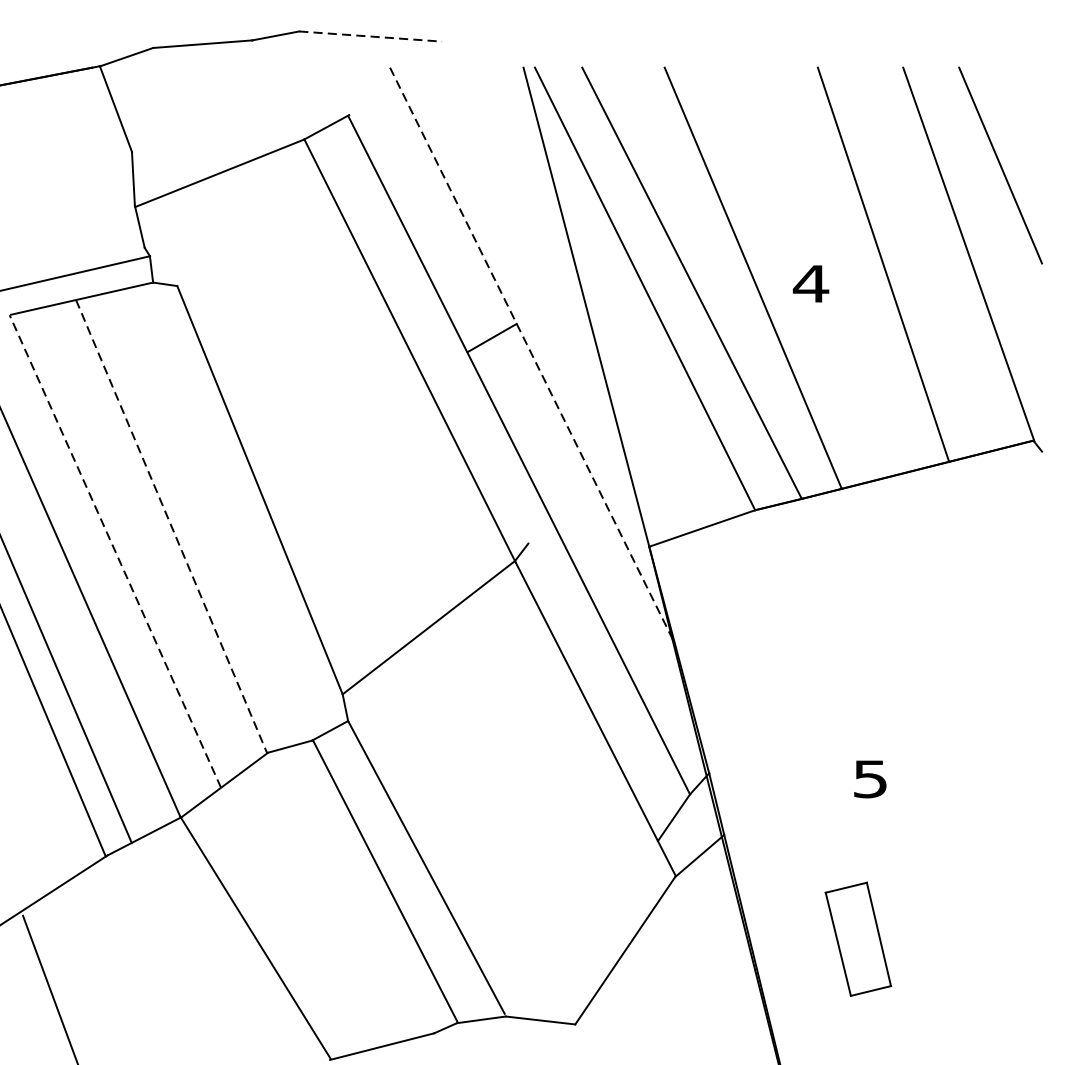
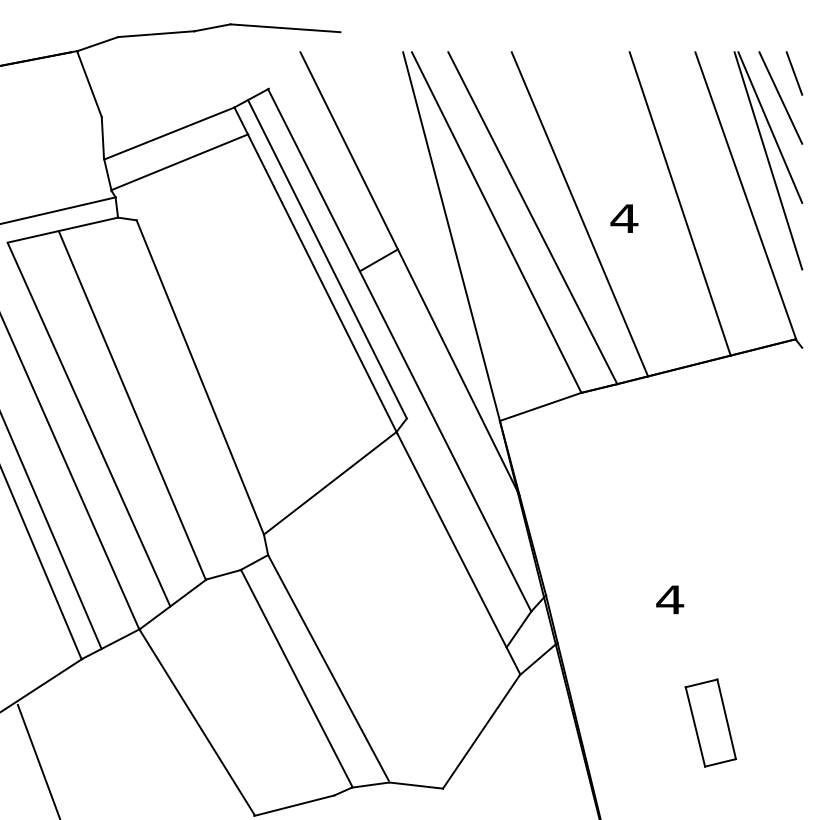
line: (370, 36) -> (285, 28), dashed -> solid
line: (1032, 95) -> (794, 73), added
line: (1013, 126) -> (780, 97), added
line: (998, 208) -> (768, 160), added
line: (232, 210) -> (179, 162), added
line: (425, 336) -> (327, 259), added
line: (533, 356) -> (410, 274), dashed -> solid
line: (171, 526) -> (132, 405), dashed -> solid
line: (114, 551) -> (88, 424), dashed -> solid
text: (870, 778) -> (670, 599), 5 -> 4
part: (857, 938) -> (710, 722), moved

